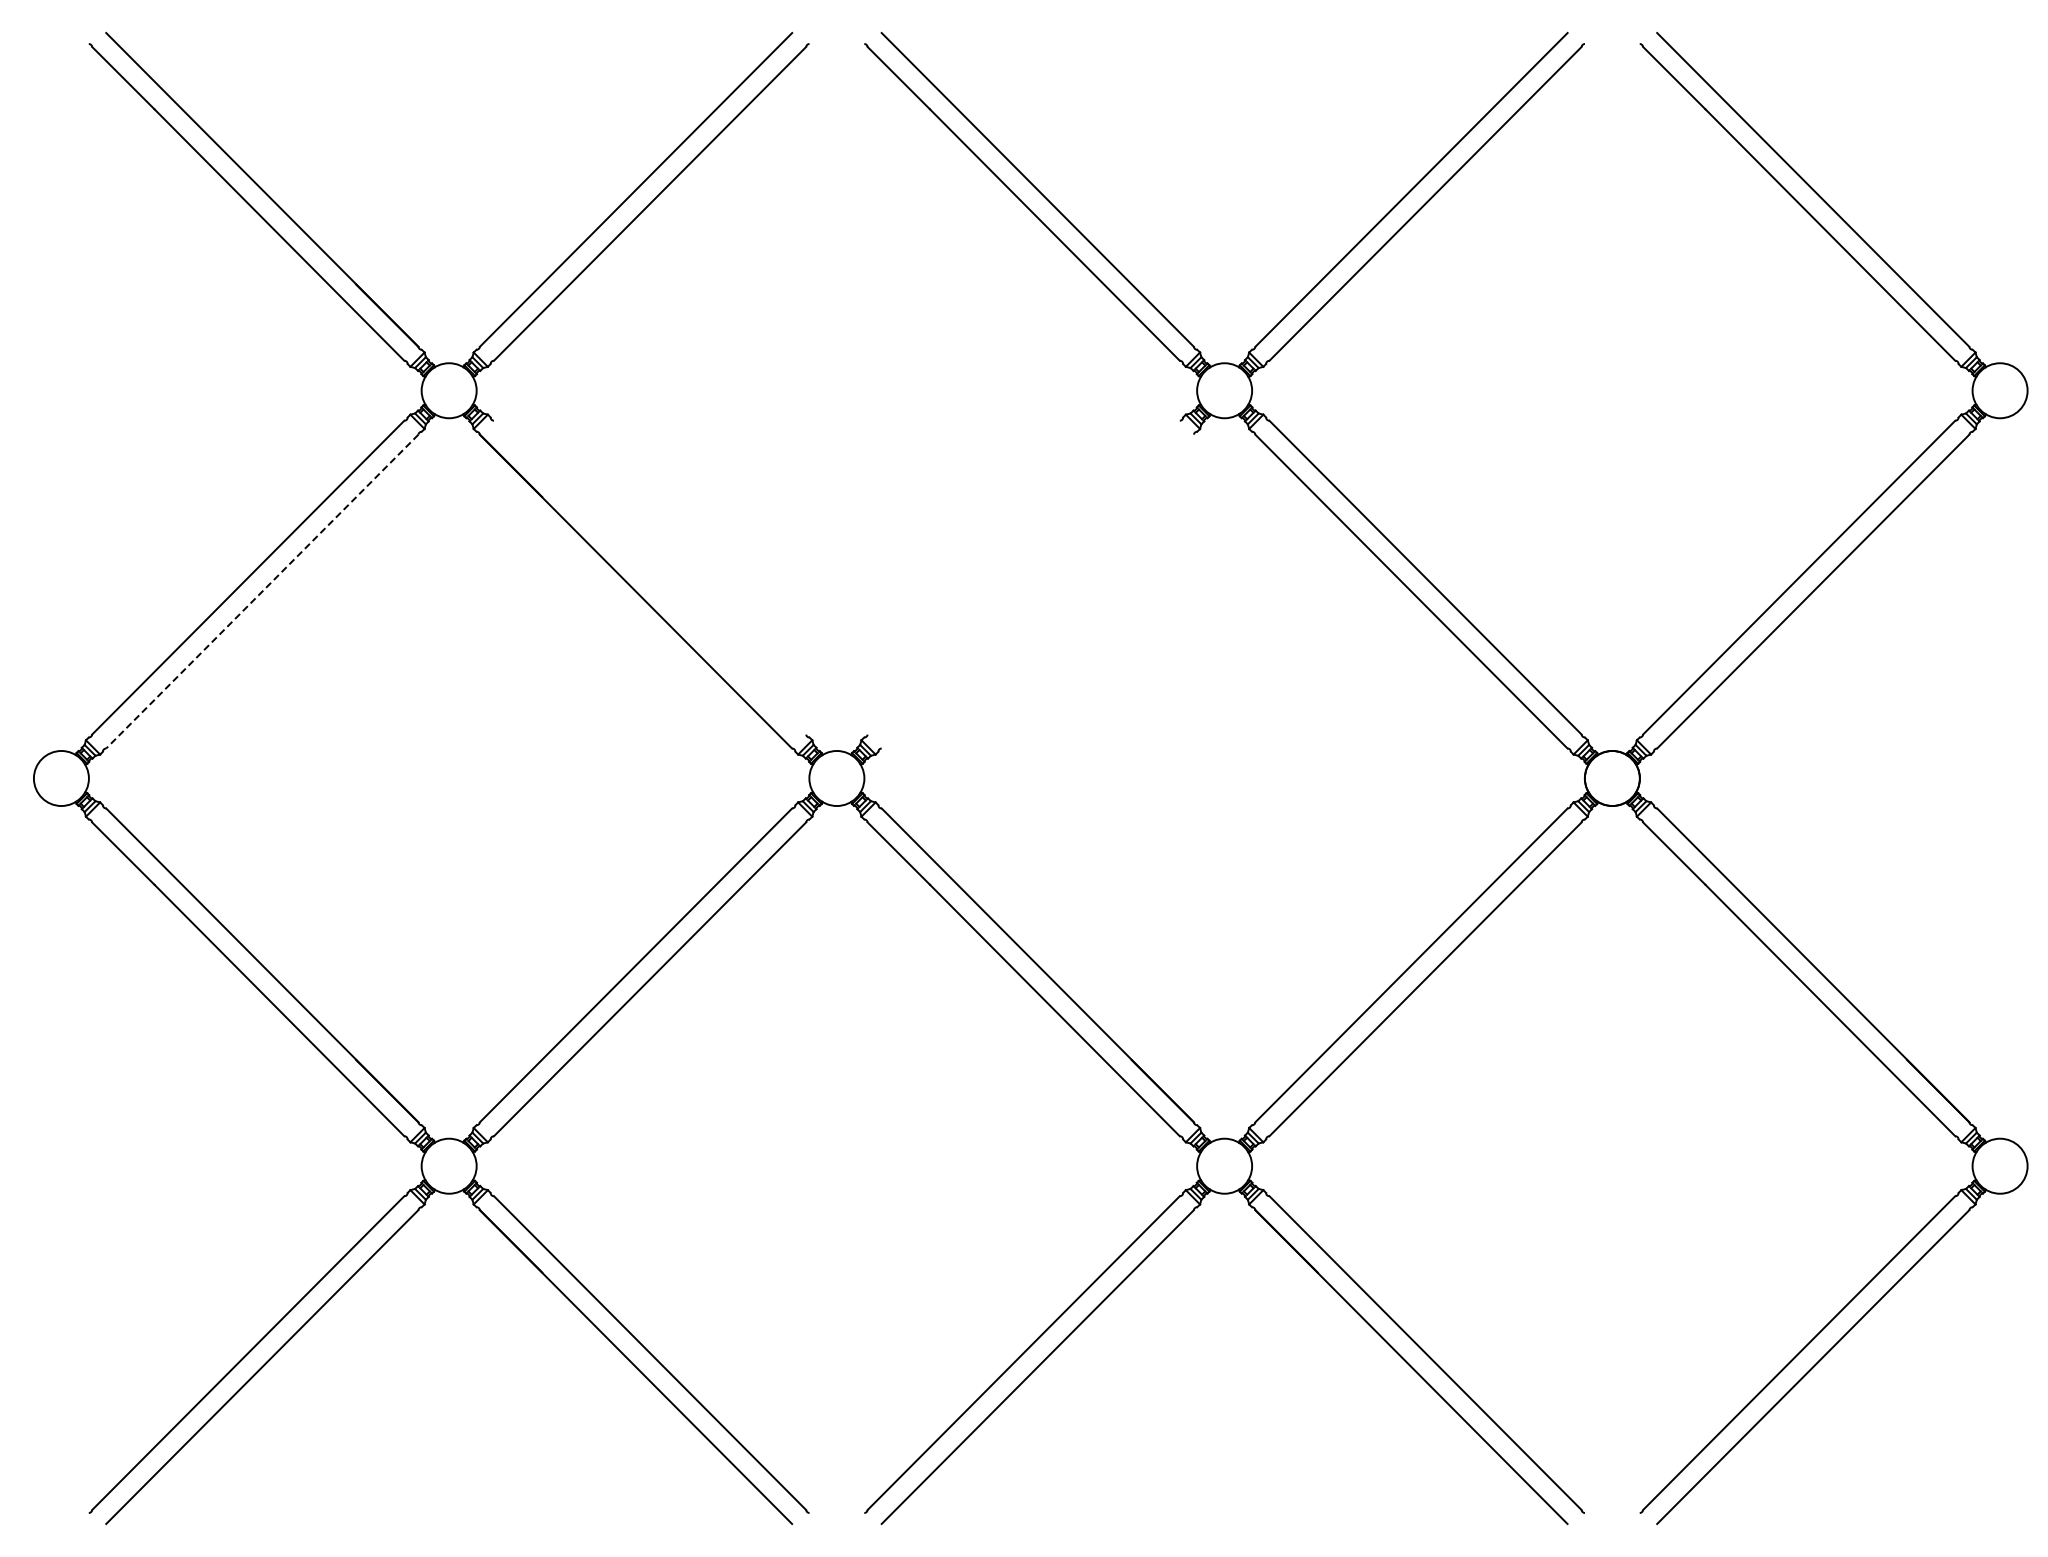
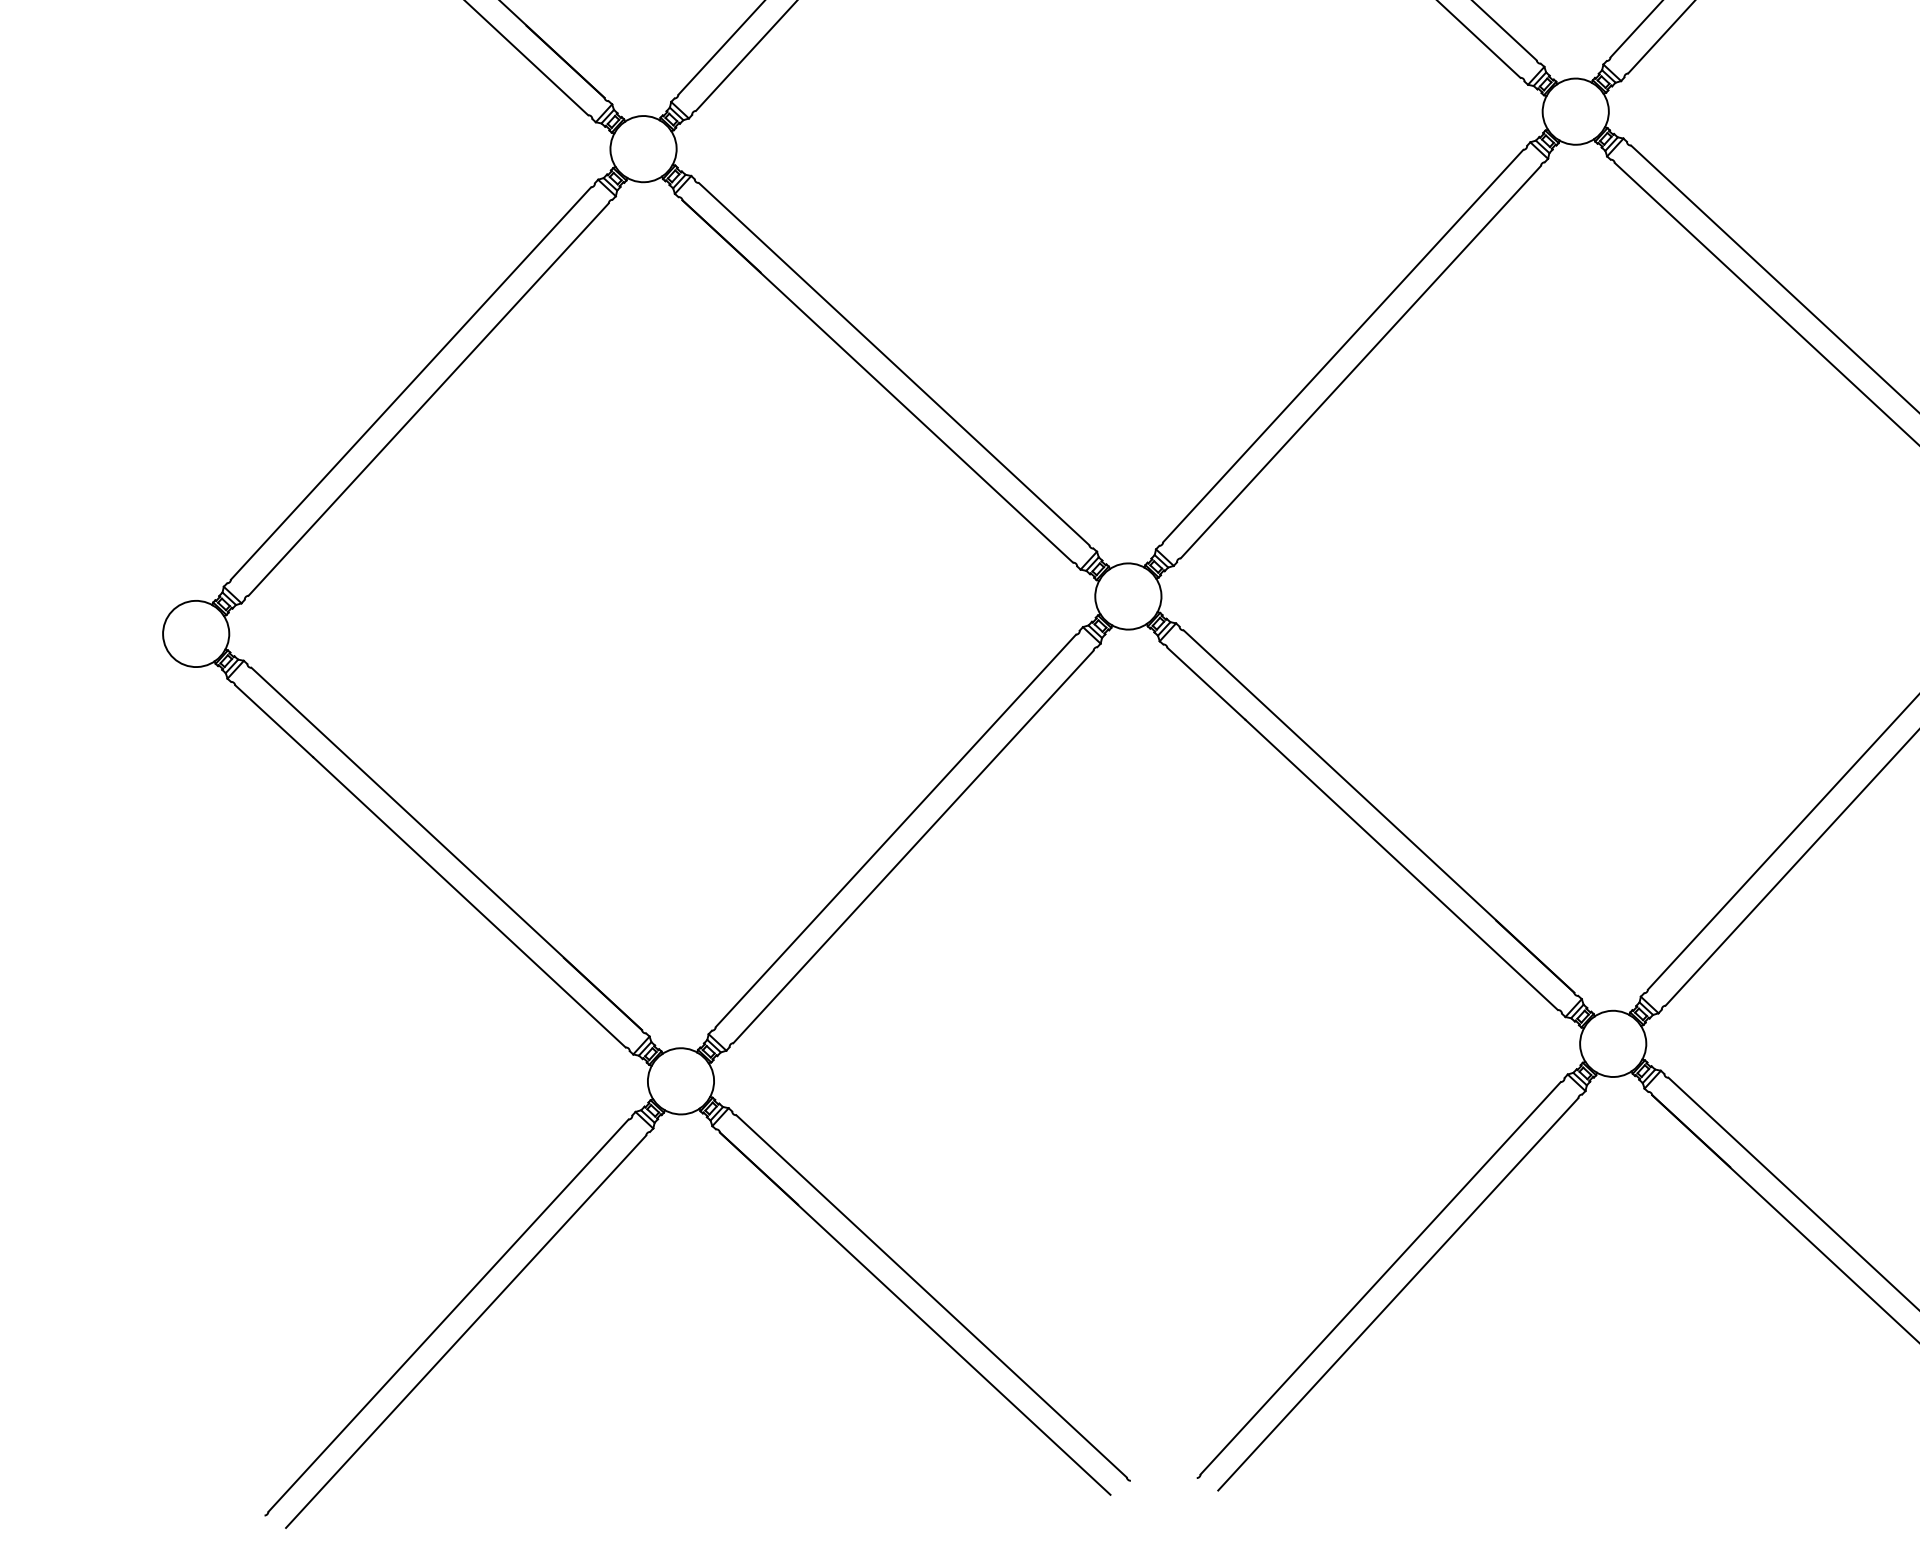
line: (649, 577) -> (893, 363), added
line: (1023, 577) -> (1342, 345), added
line: (262, 591) -> (428, 399), dashed -> solid
line: (1037, 591) -> (1360, 362), added

